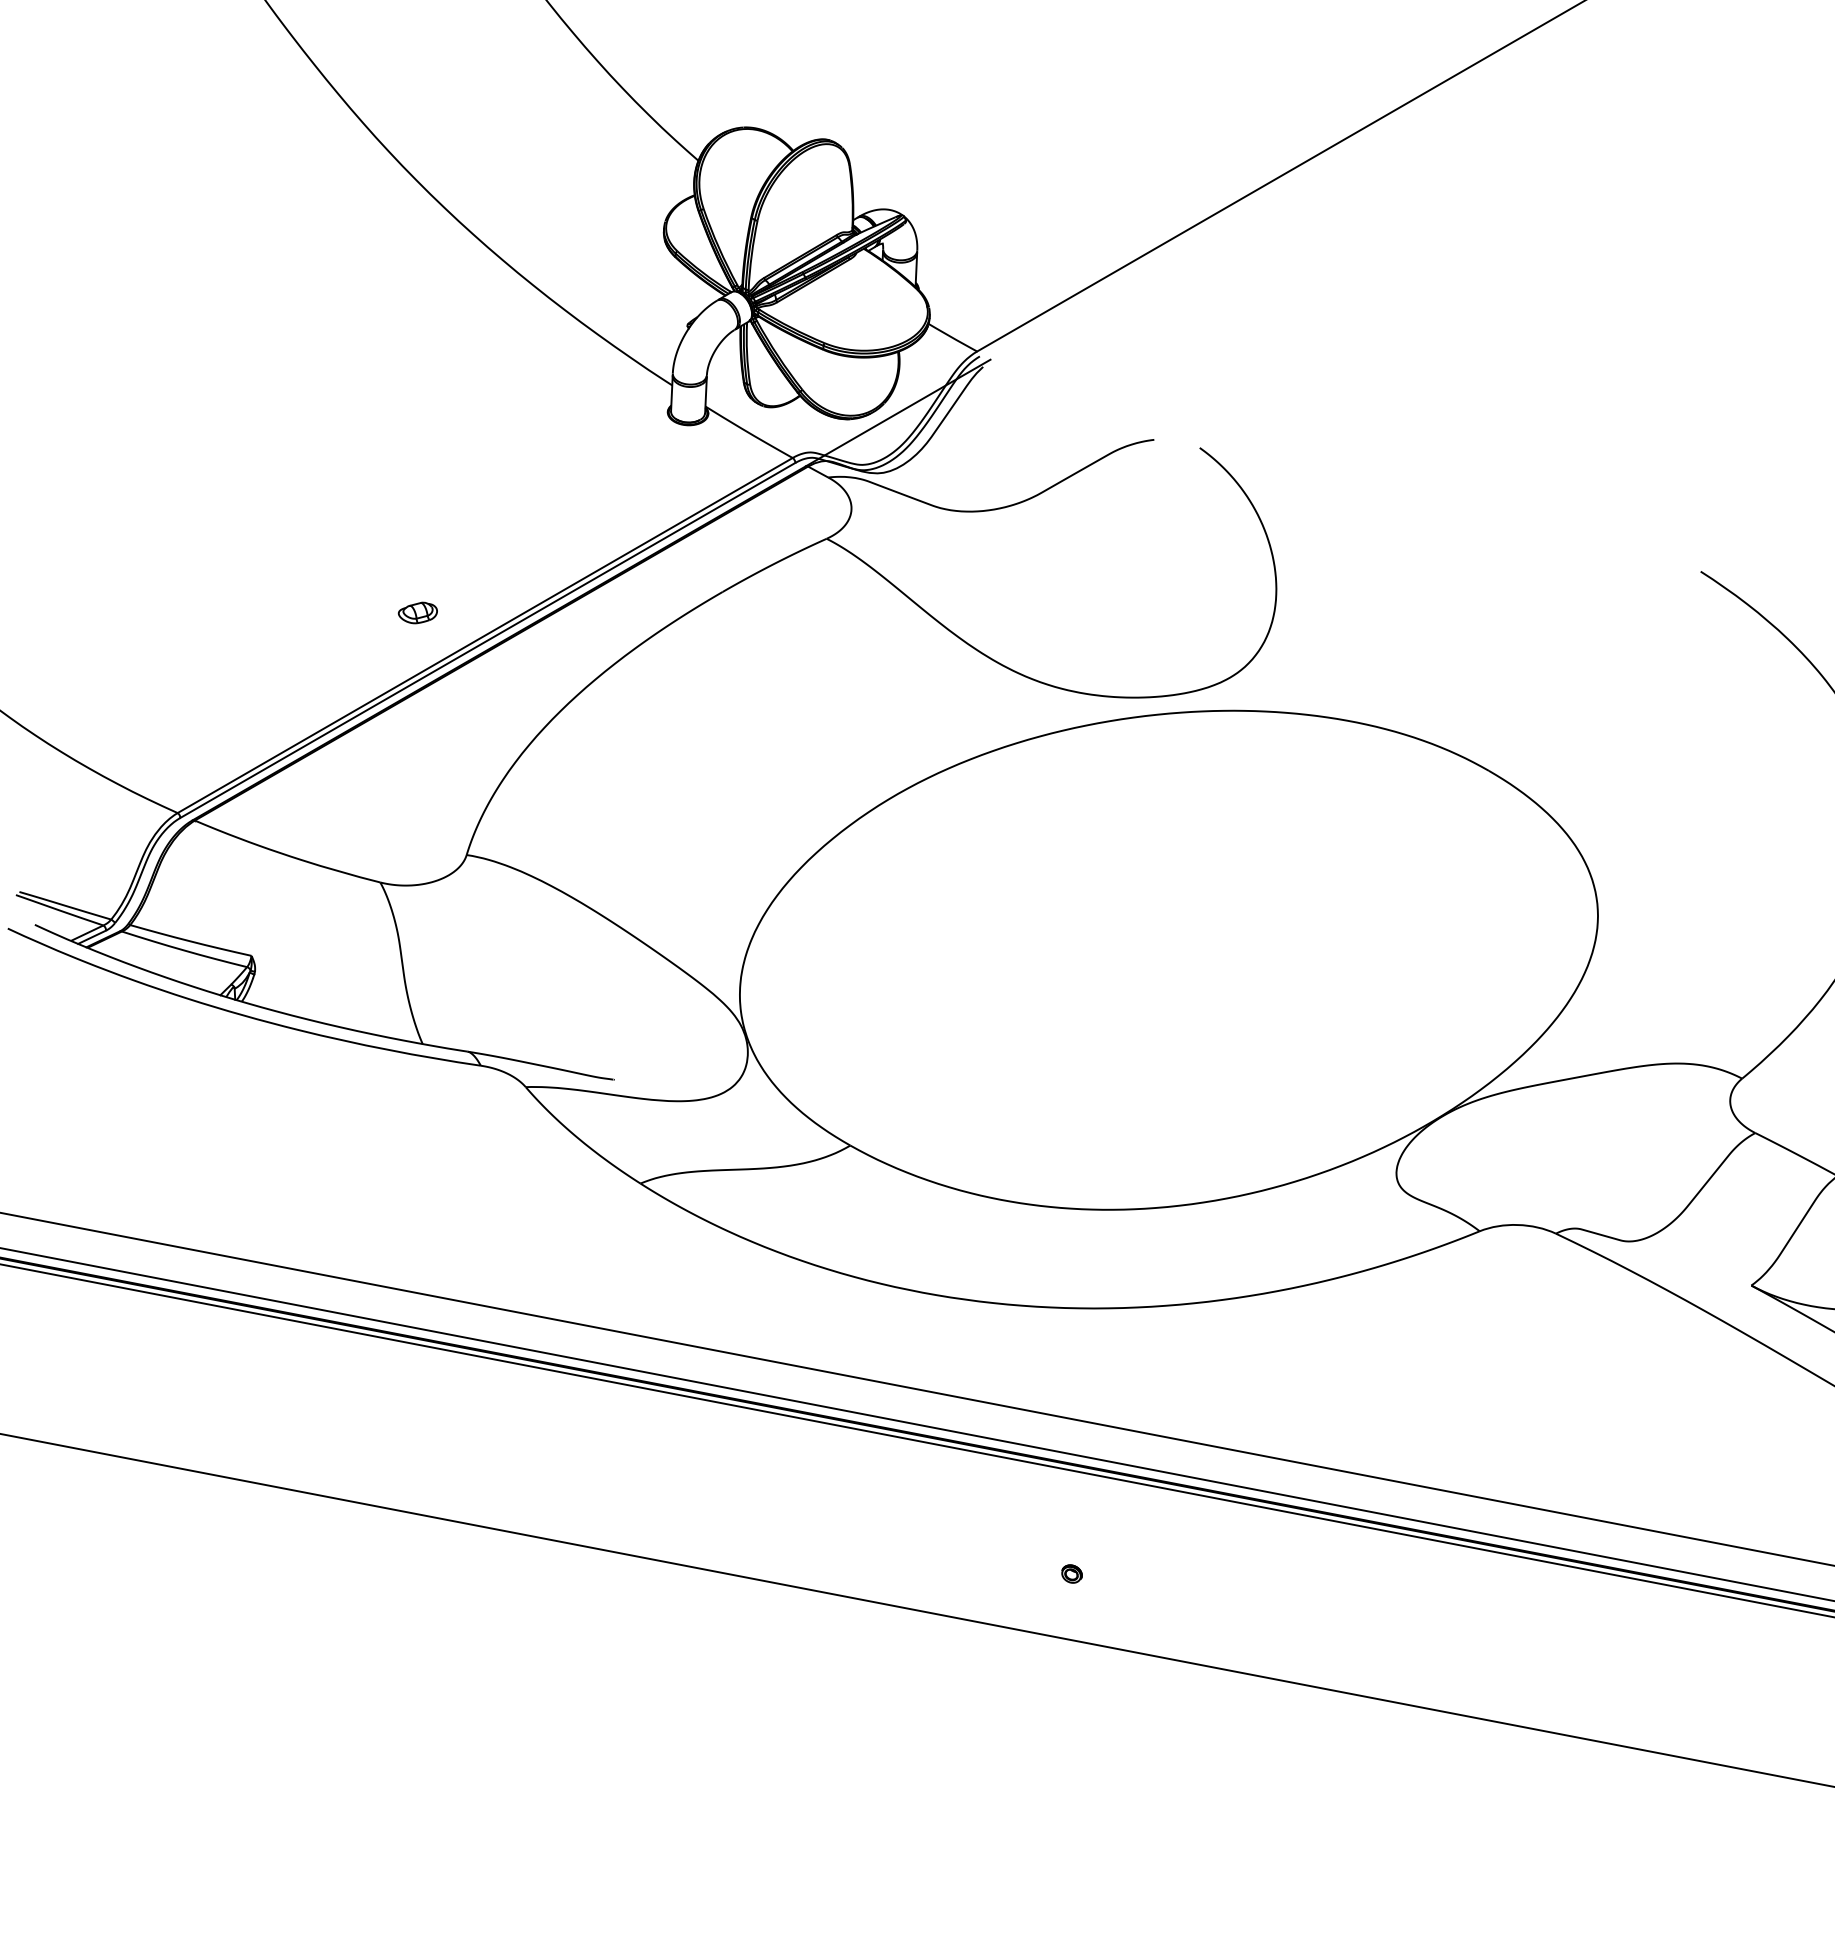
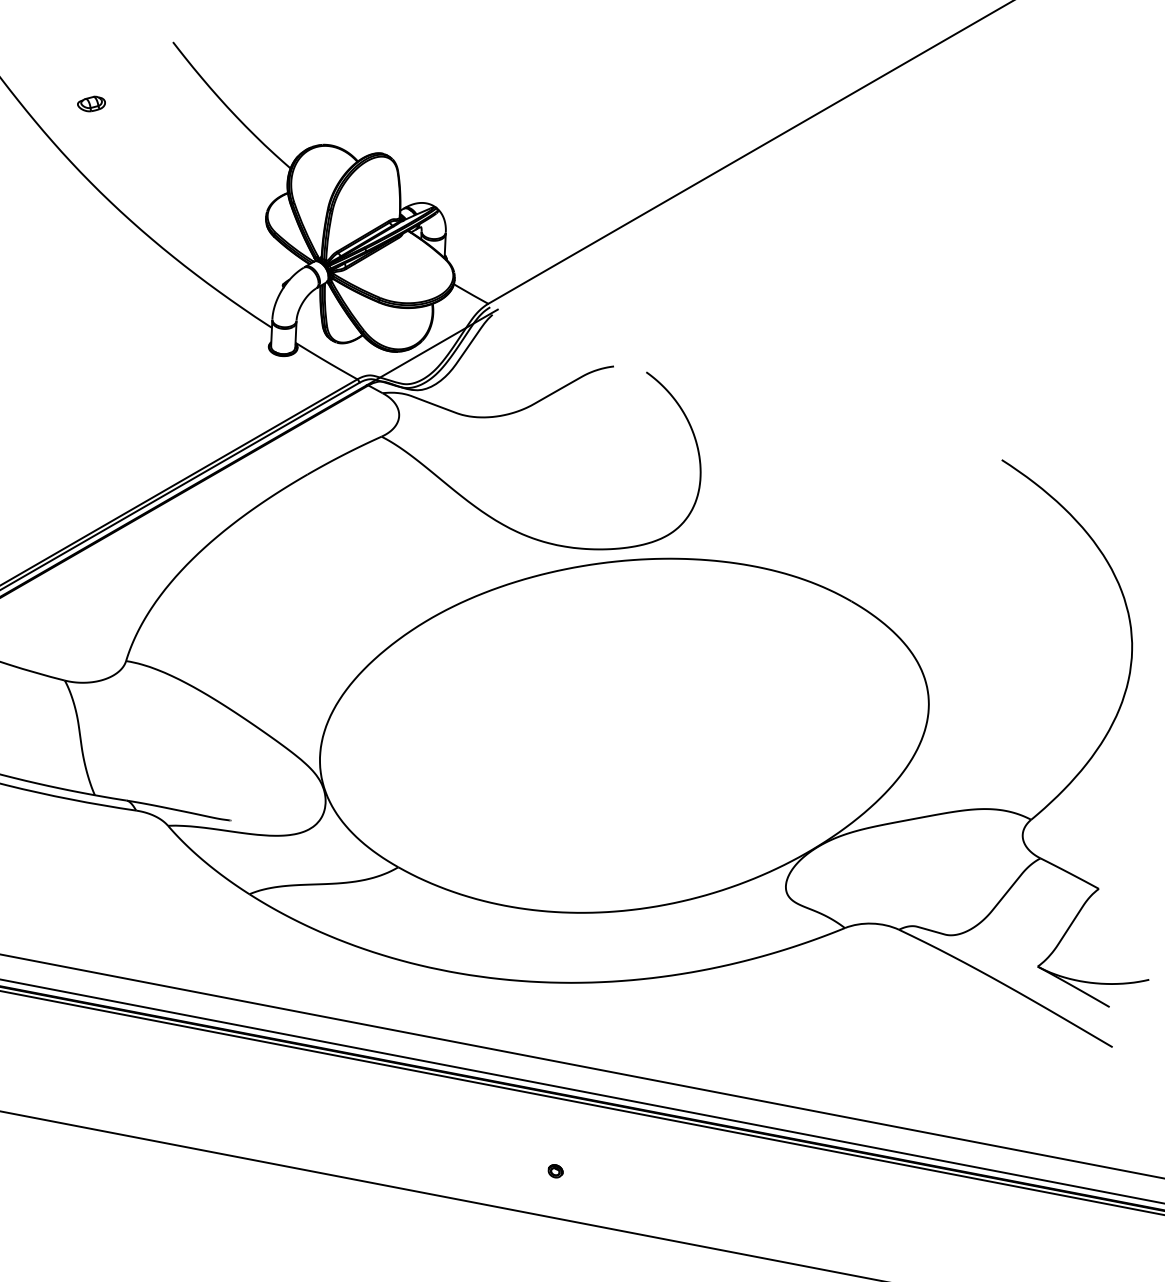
part: (417, 612) -> (91, 103), moved

